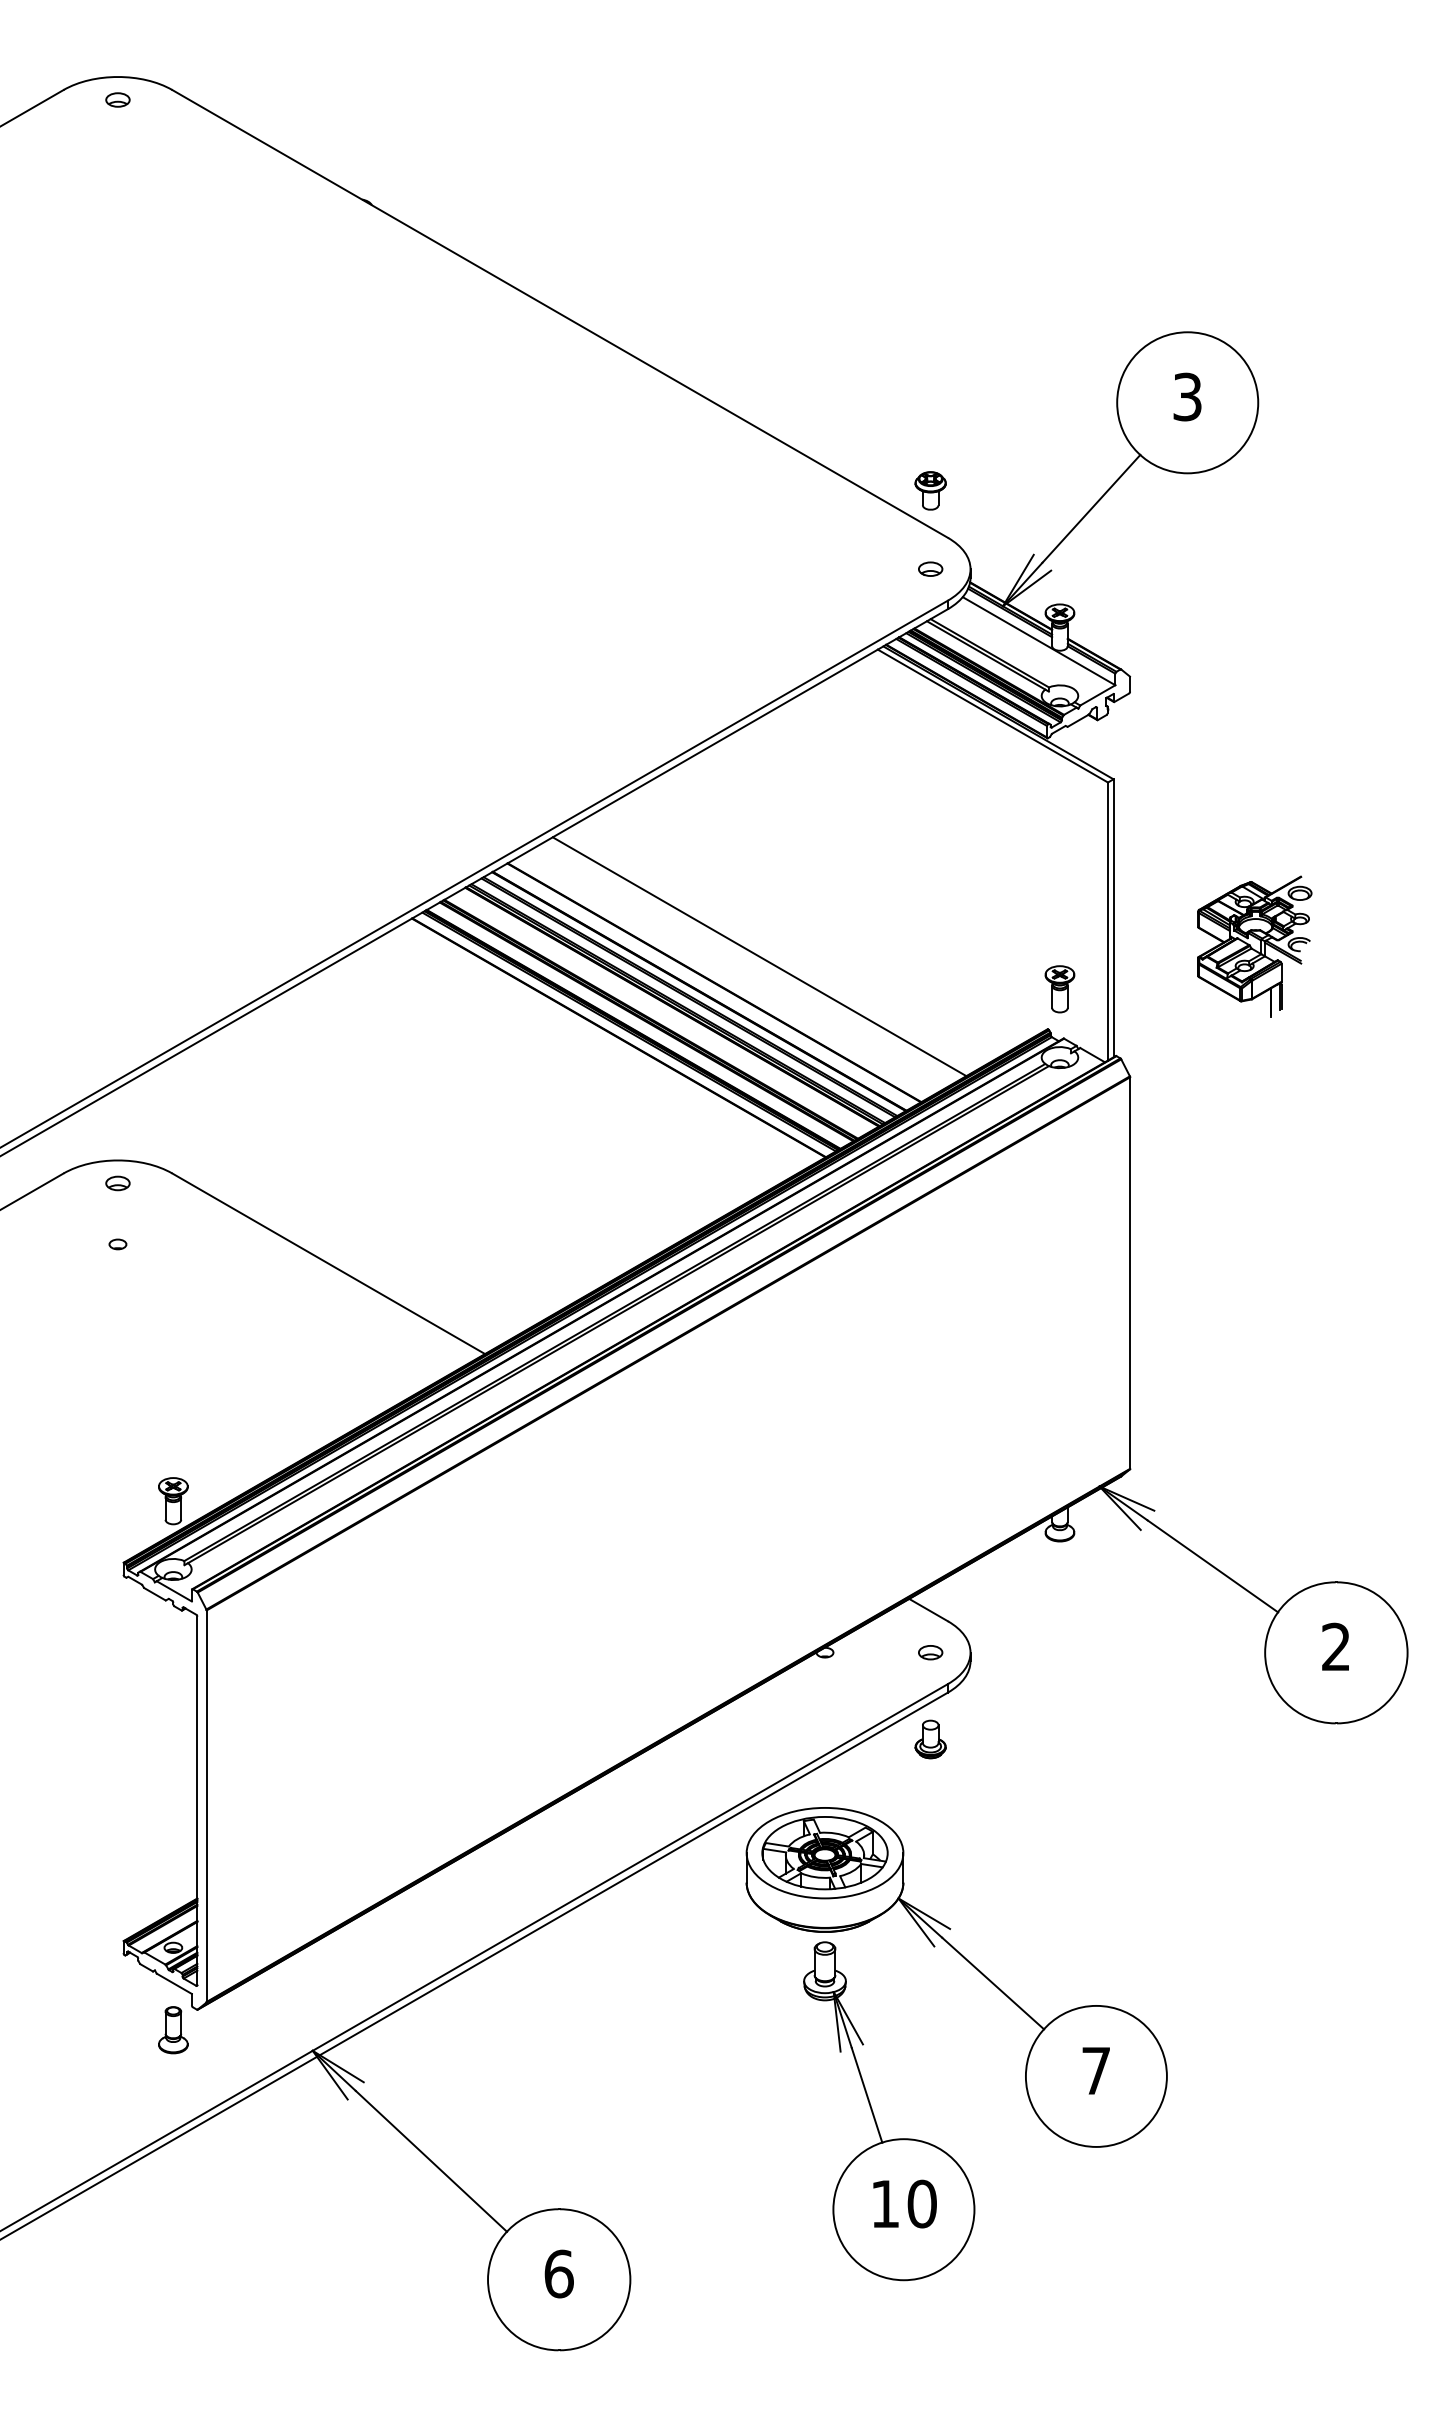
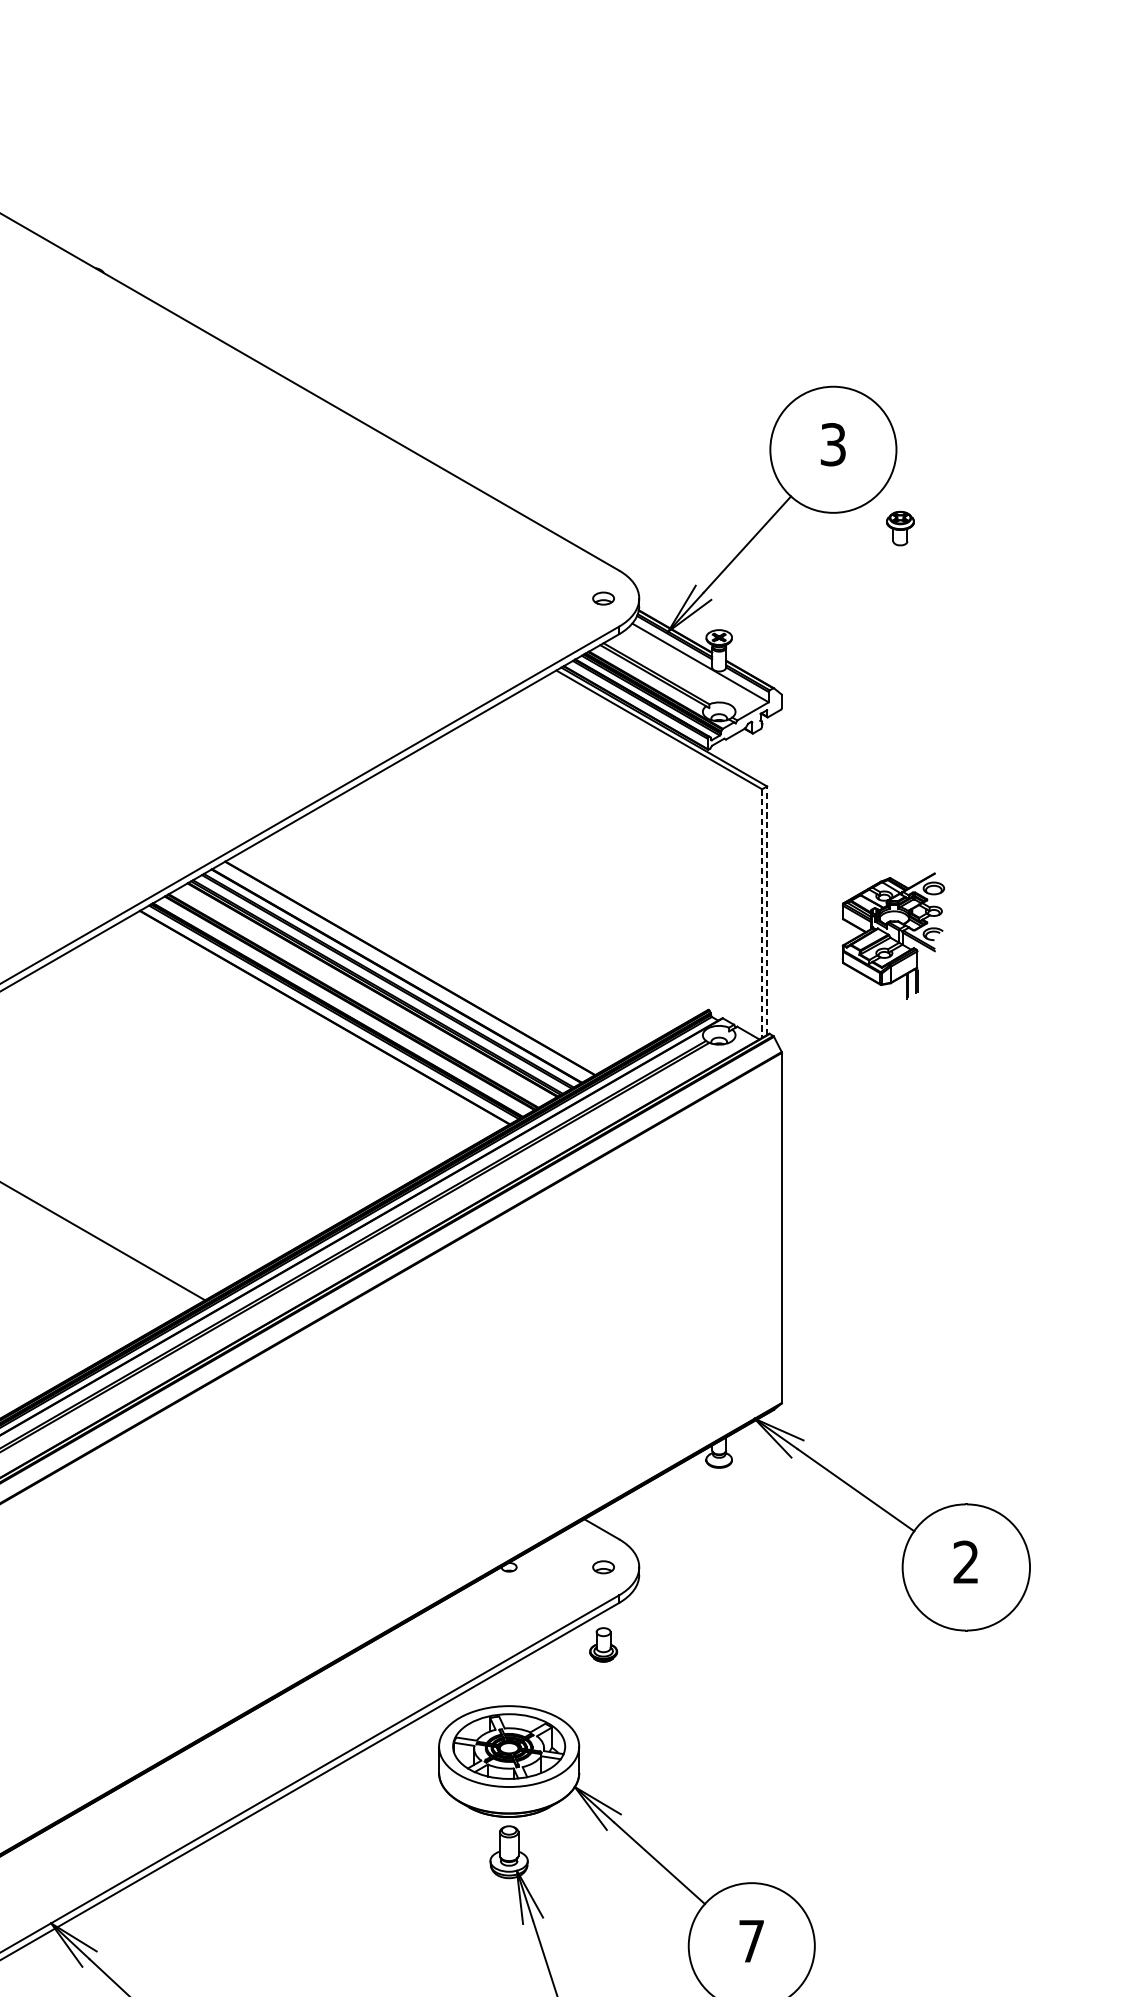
part: (930, 490) -> (900, 528), moved
line: (1113, 917) -> (767, 910), solid -> dashed
line: (1107, 922) -> (761, 914), solid -> dashed
line: (759, 956) -> (450, 944), removed
part: (1059, 989) -> (718, 974), removed

